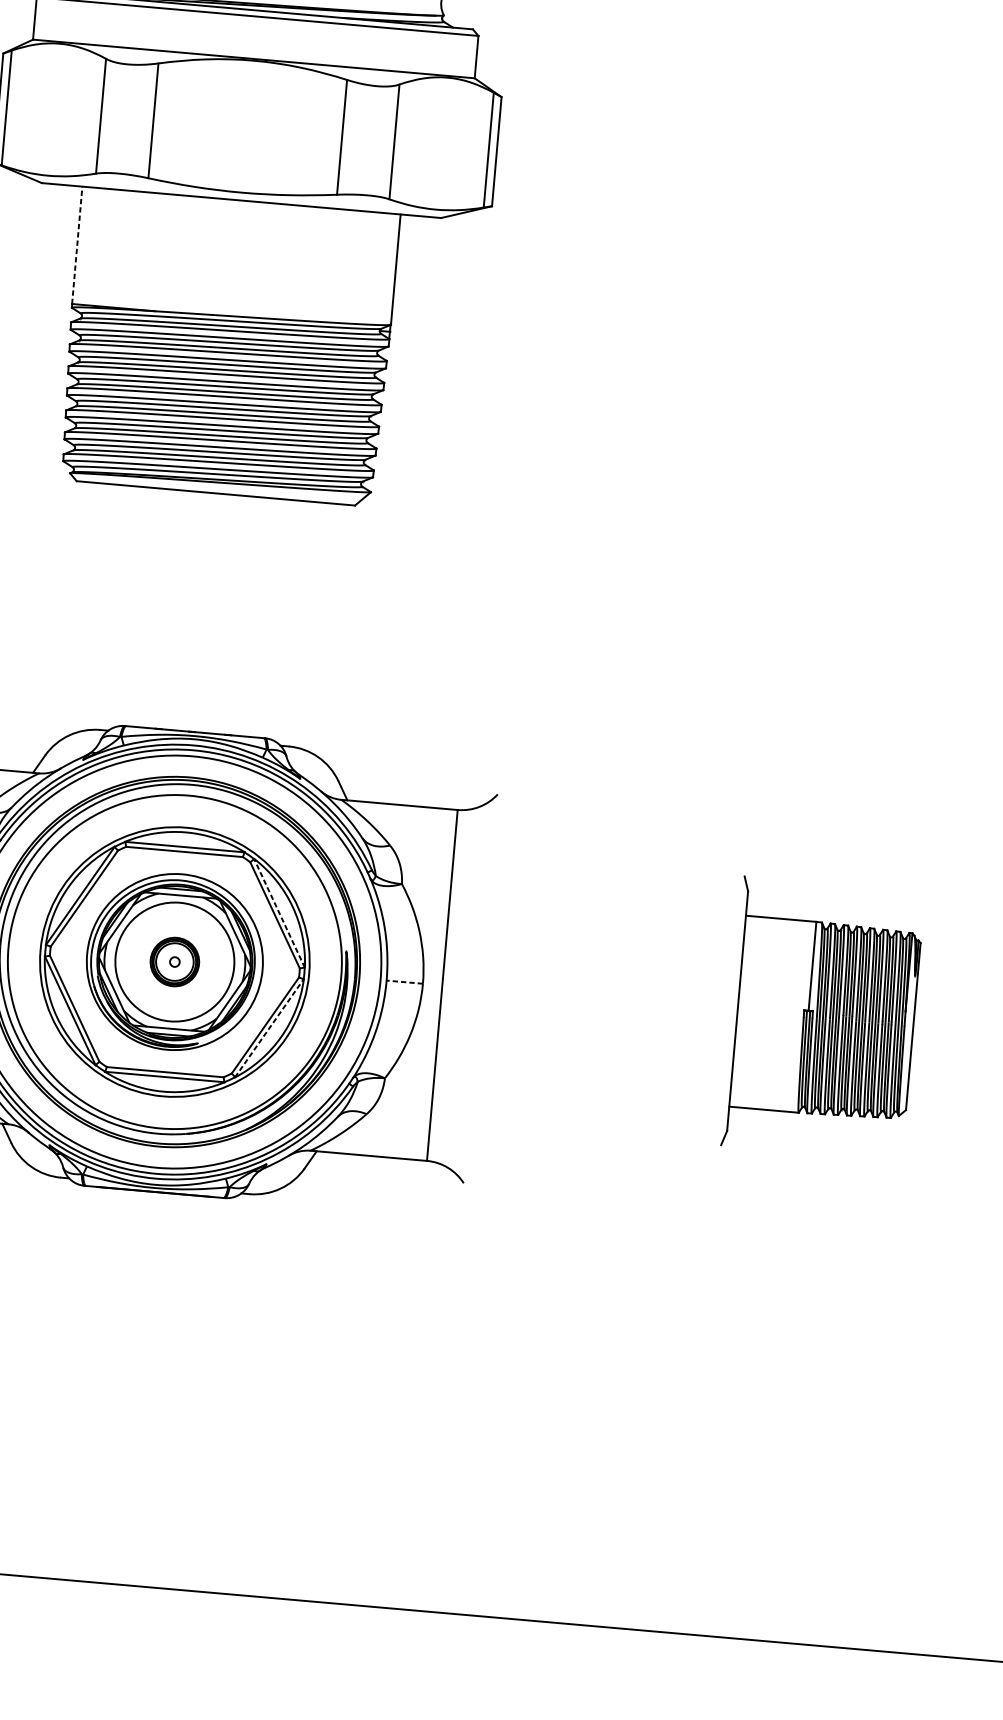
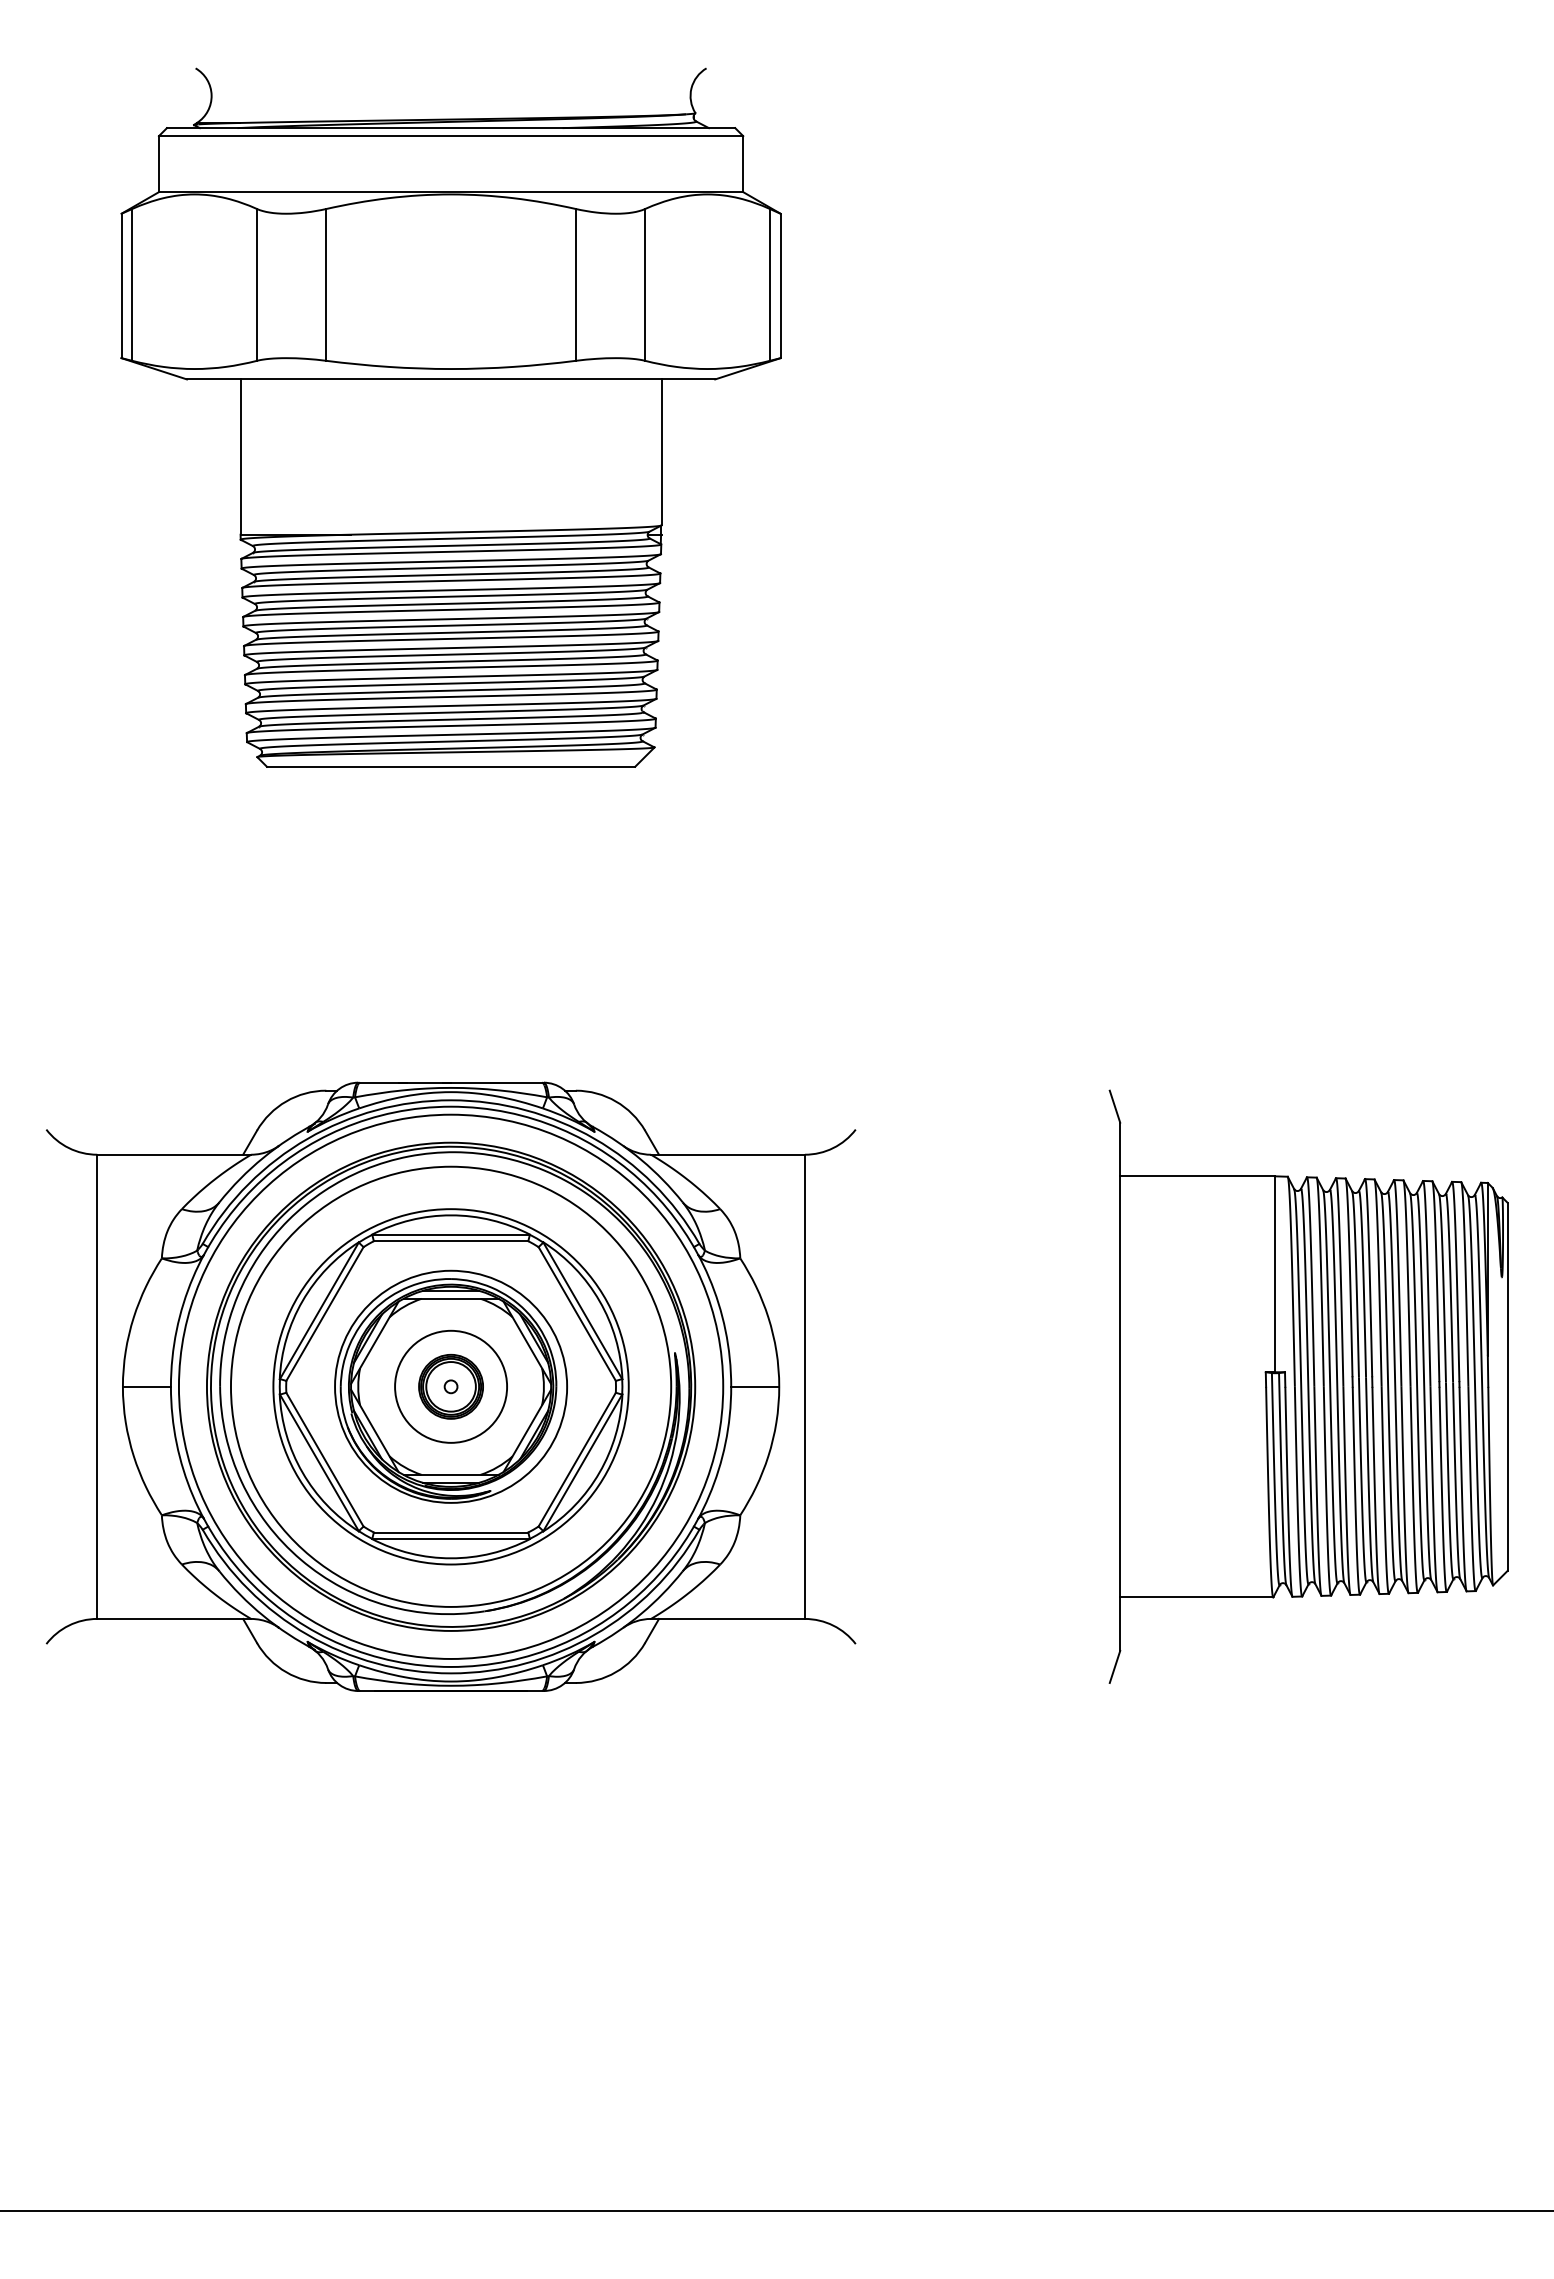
line: (77, 245) -> (240, 457), dashed -> solid
line: (279, 913) -> (582, 1310), dashed -> solid
circle: (175, 961) -> (451, 1386), size x0.71
line: (404, 981) -> (754, 1386), dashed -> solid
part: (823, 1018) -> (1308, 1386), size x1.67
line: (269, 1028) -> (583, 1462), dashed -> solid

